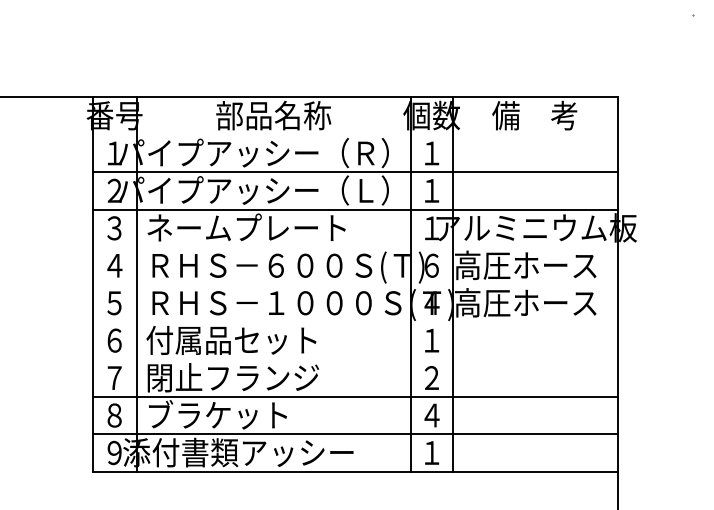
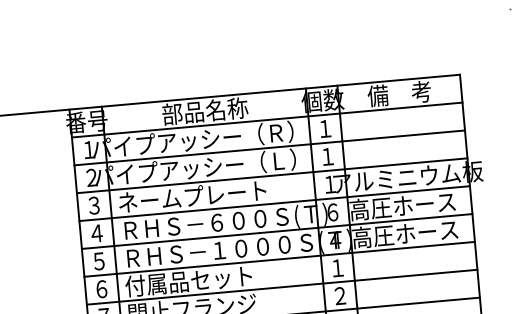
line: (354, 134) -> (266, 119), added
line: (354, 247) -> (274, 204), added
line: (354, 284) -> (276, 231), added
line: (354, 321) -> (278, 259), added
line: (354, 359) -> (281, 287), added

